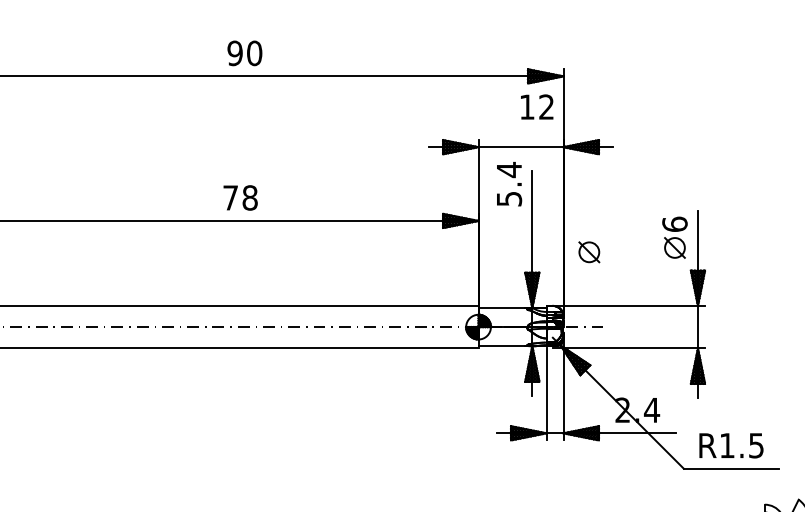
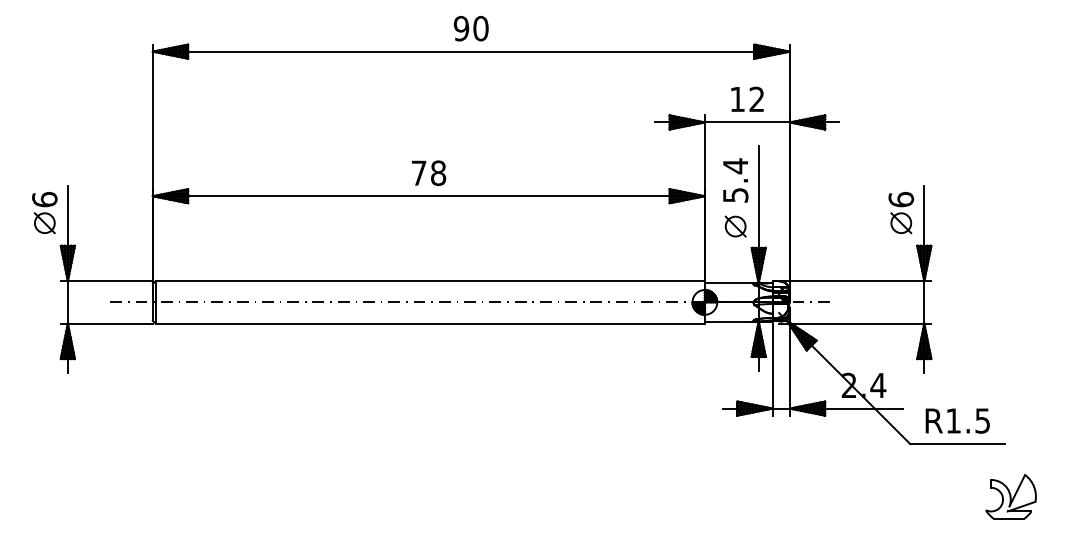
text: (537, 106) -> (747, 98), moved
text: (509, 184) -> (735, 180), moved
text: (241, 197) -> (429, 172), moved
part: (589, 252) -> (735, 226), moved

